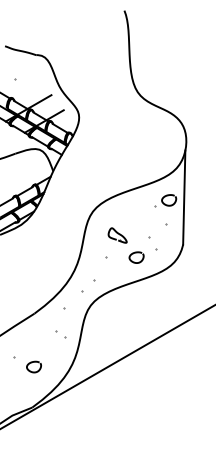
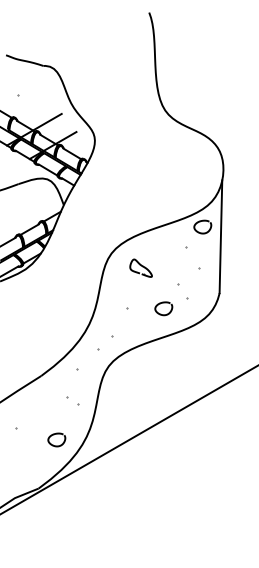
curve: (167, 196) -> (200, 222), moved
part: (117, 234) -> (140, 267), moved
curve: (32, 363) -> (54, 435), moved

